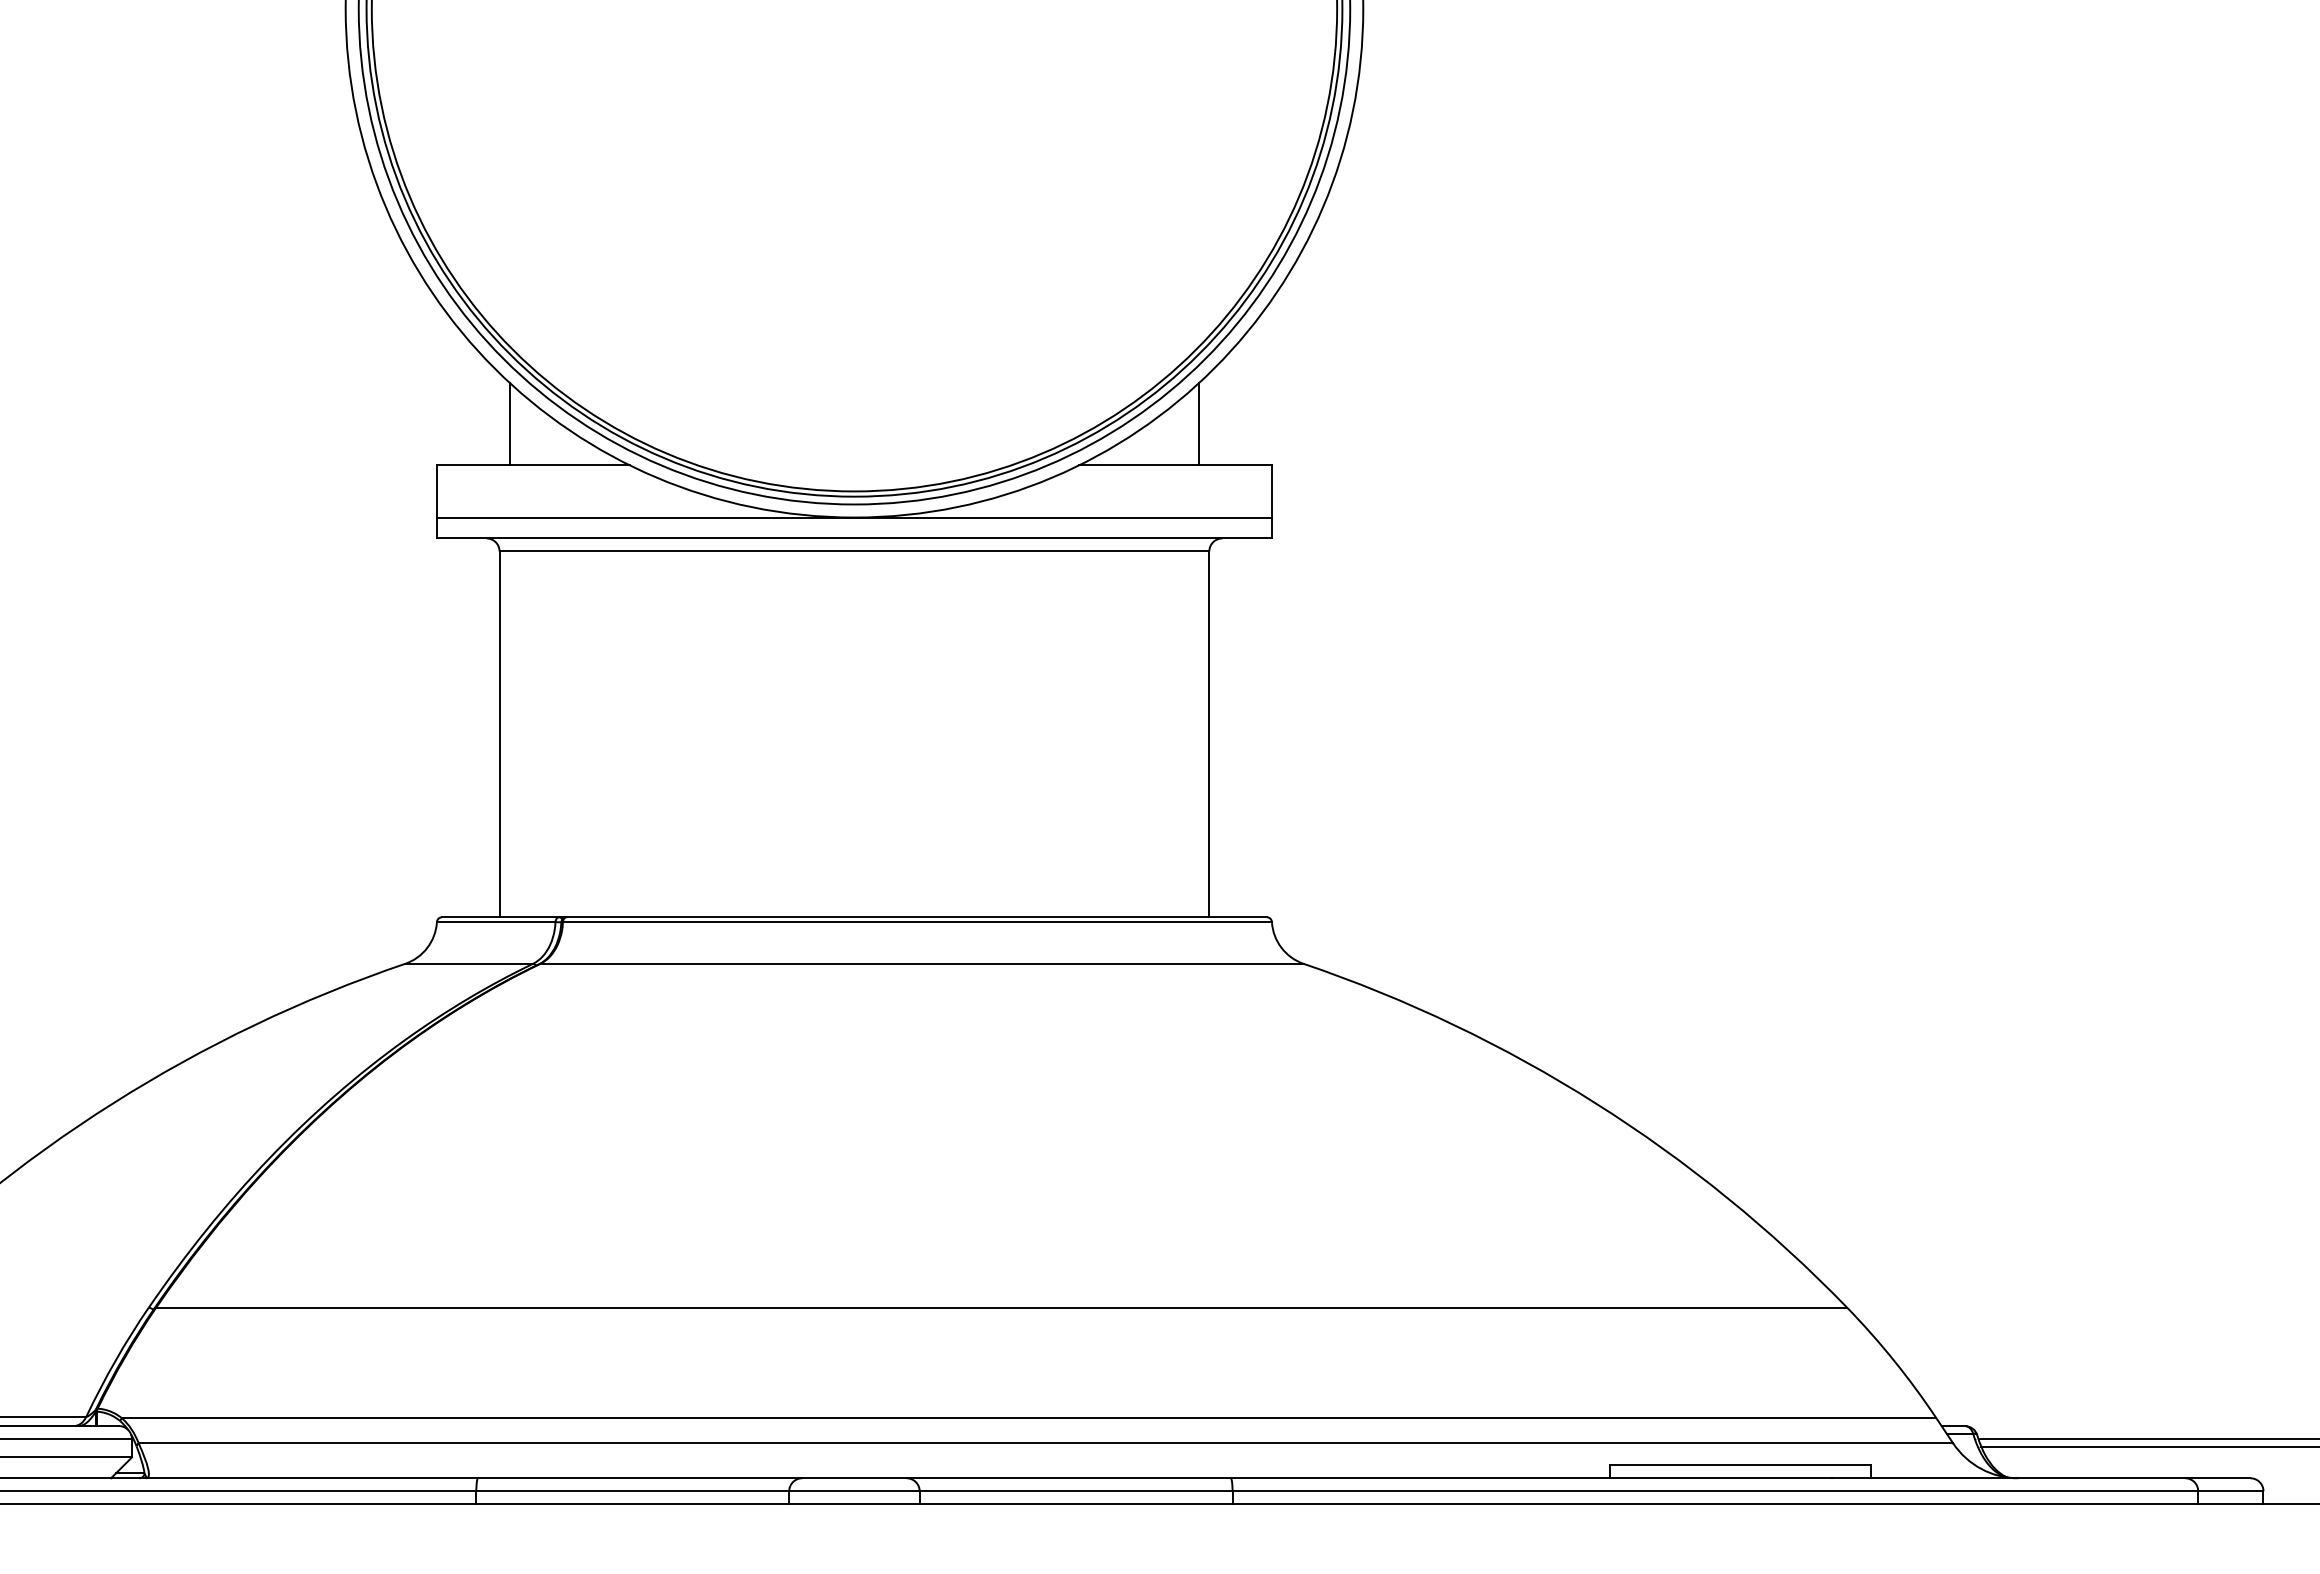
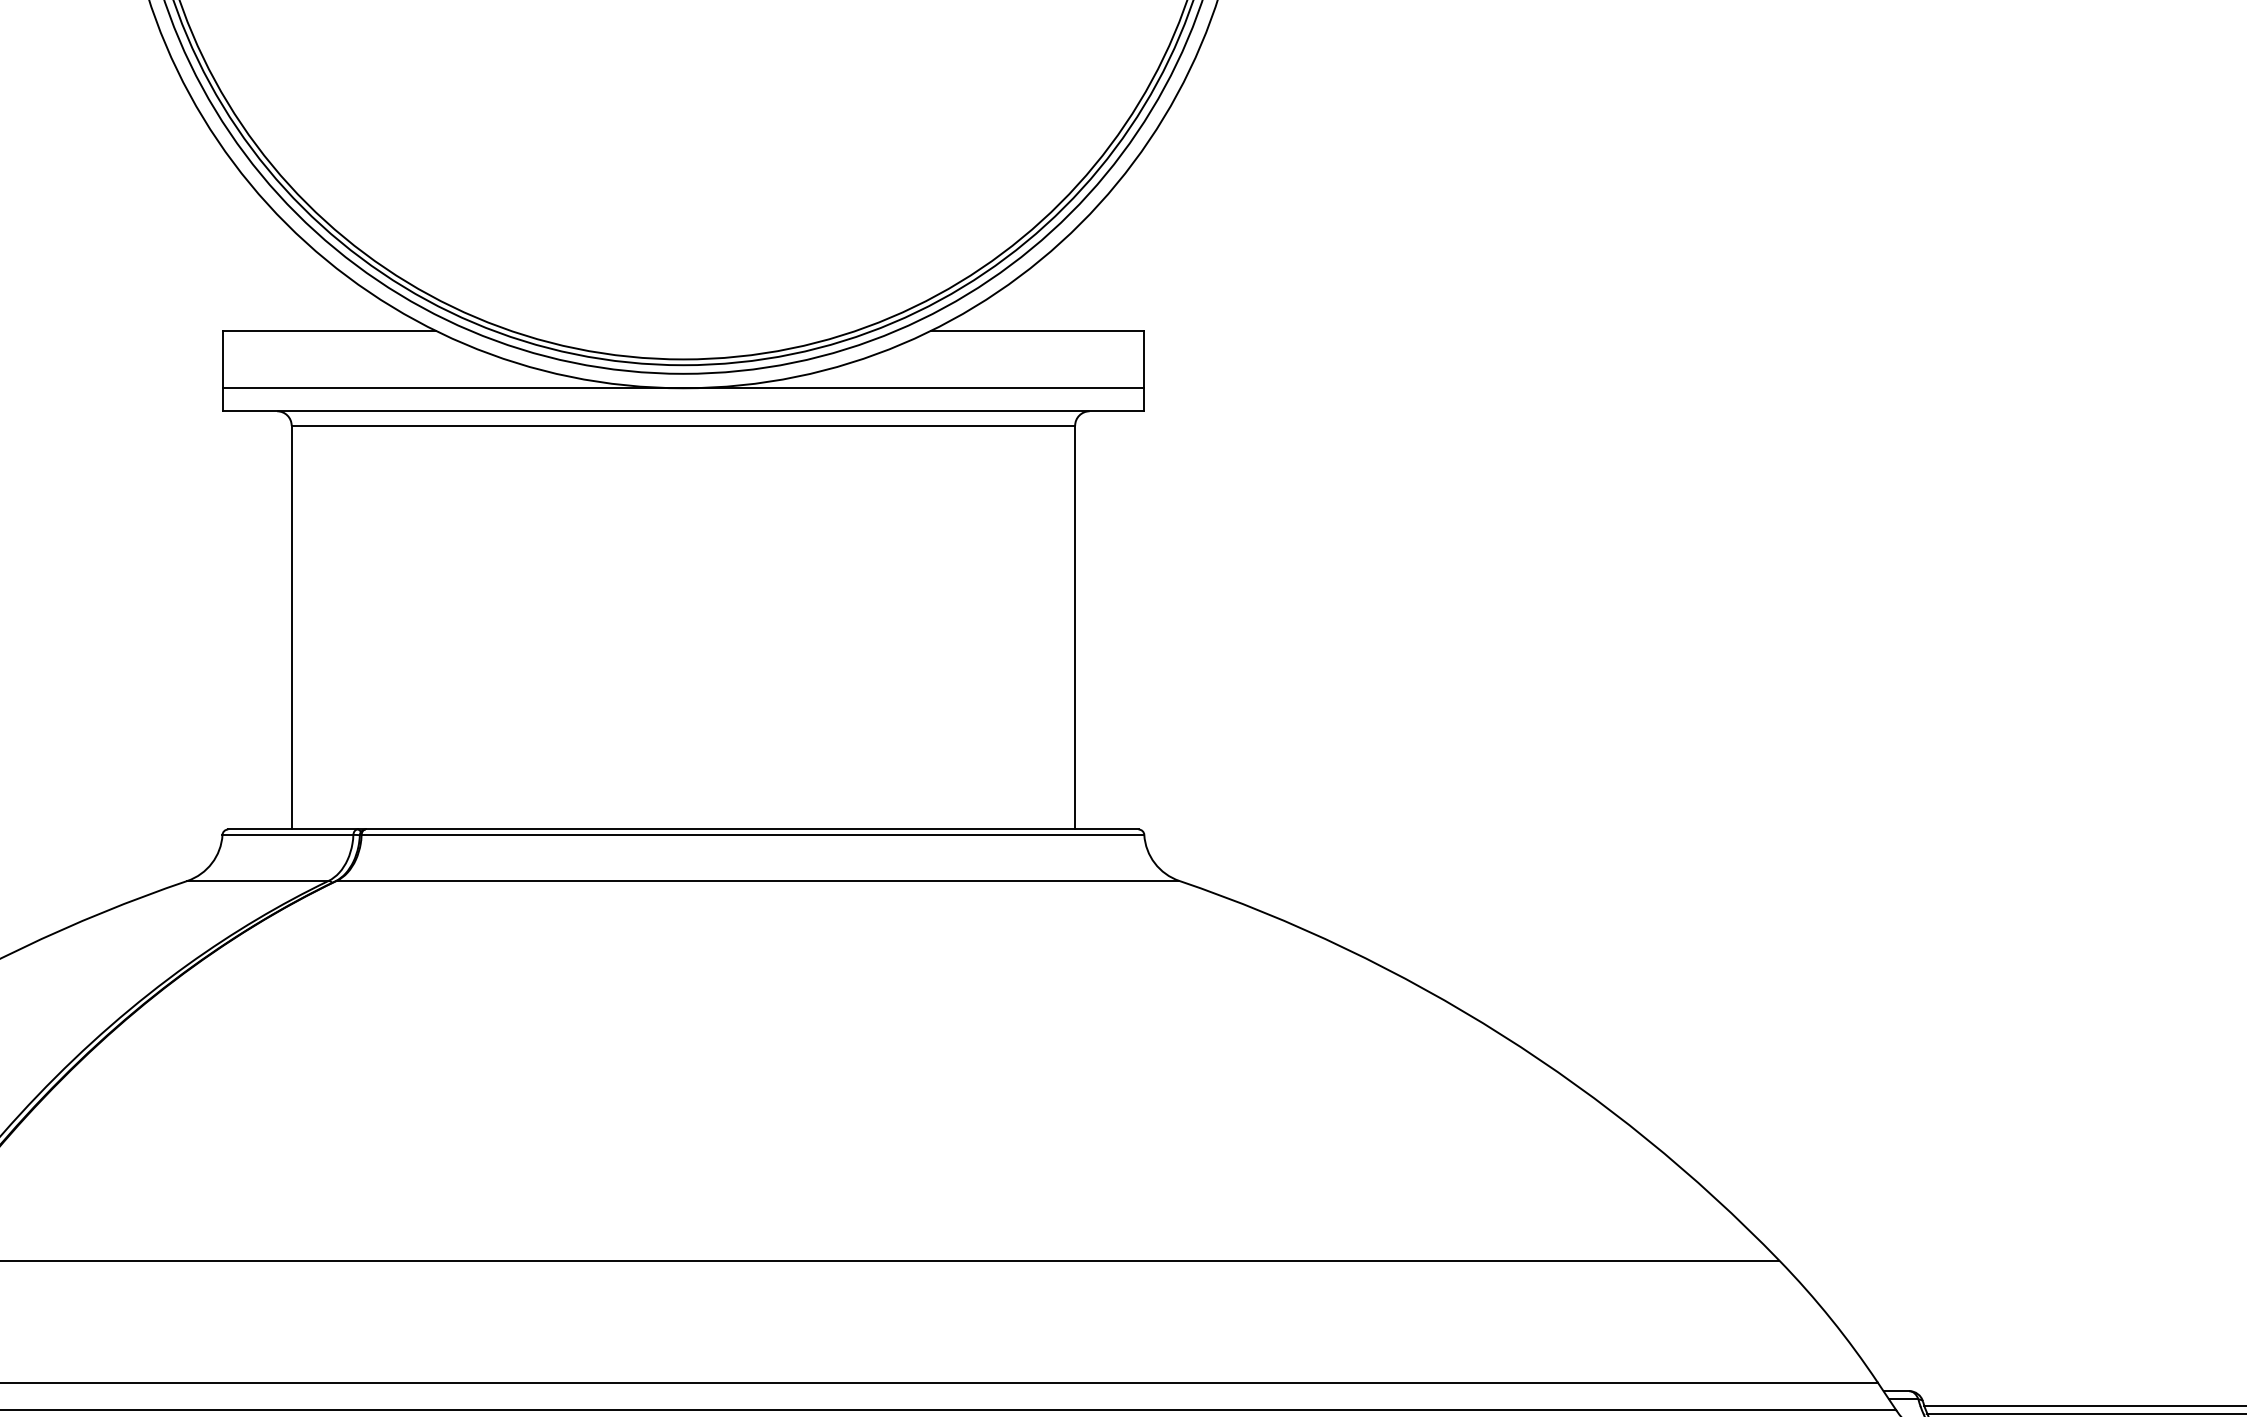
line: (510, 424) -> (303, 285), removed
line: (1198, 424) -> (1063, 285), removed

